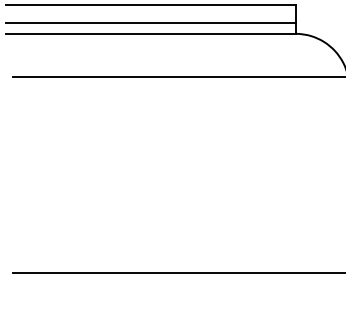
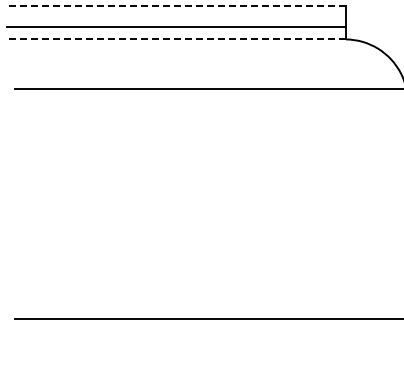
line: (151, 5) -> (176, 6), solid -> dashed
line: (151, 33) -> (176, 39), solid -> dashed

